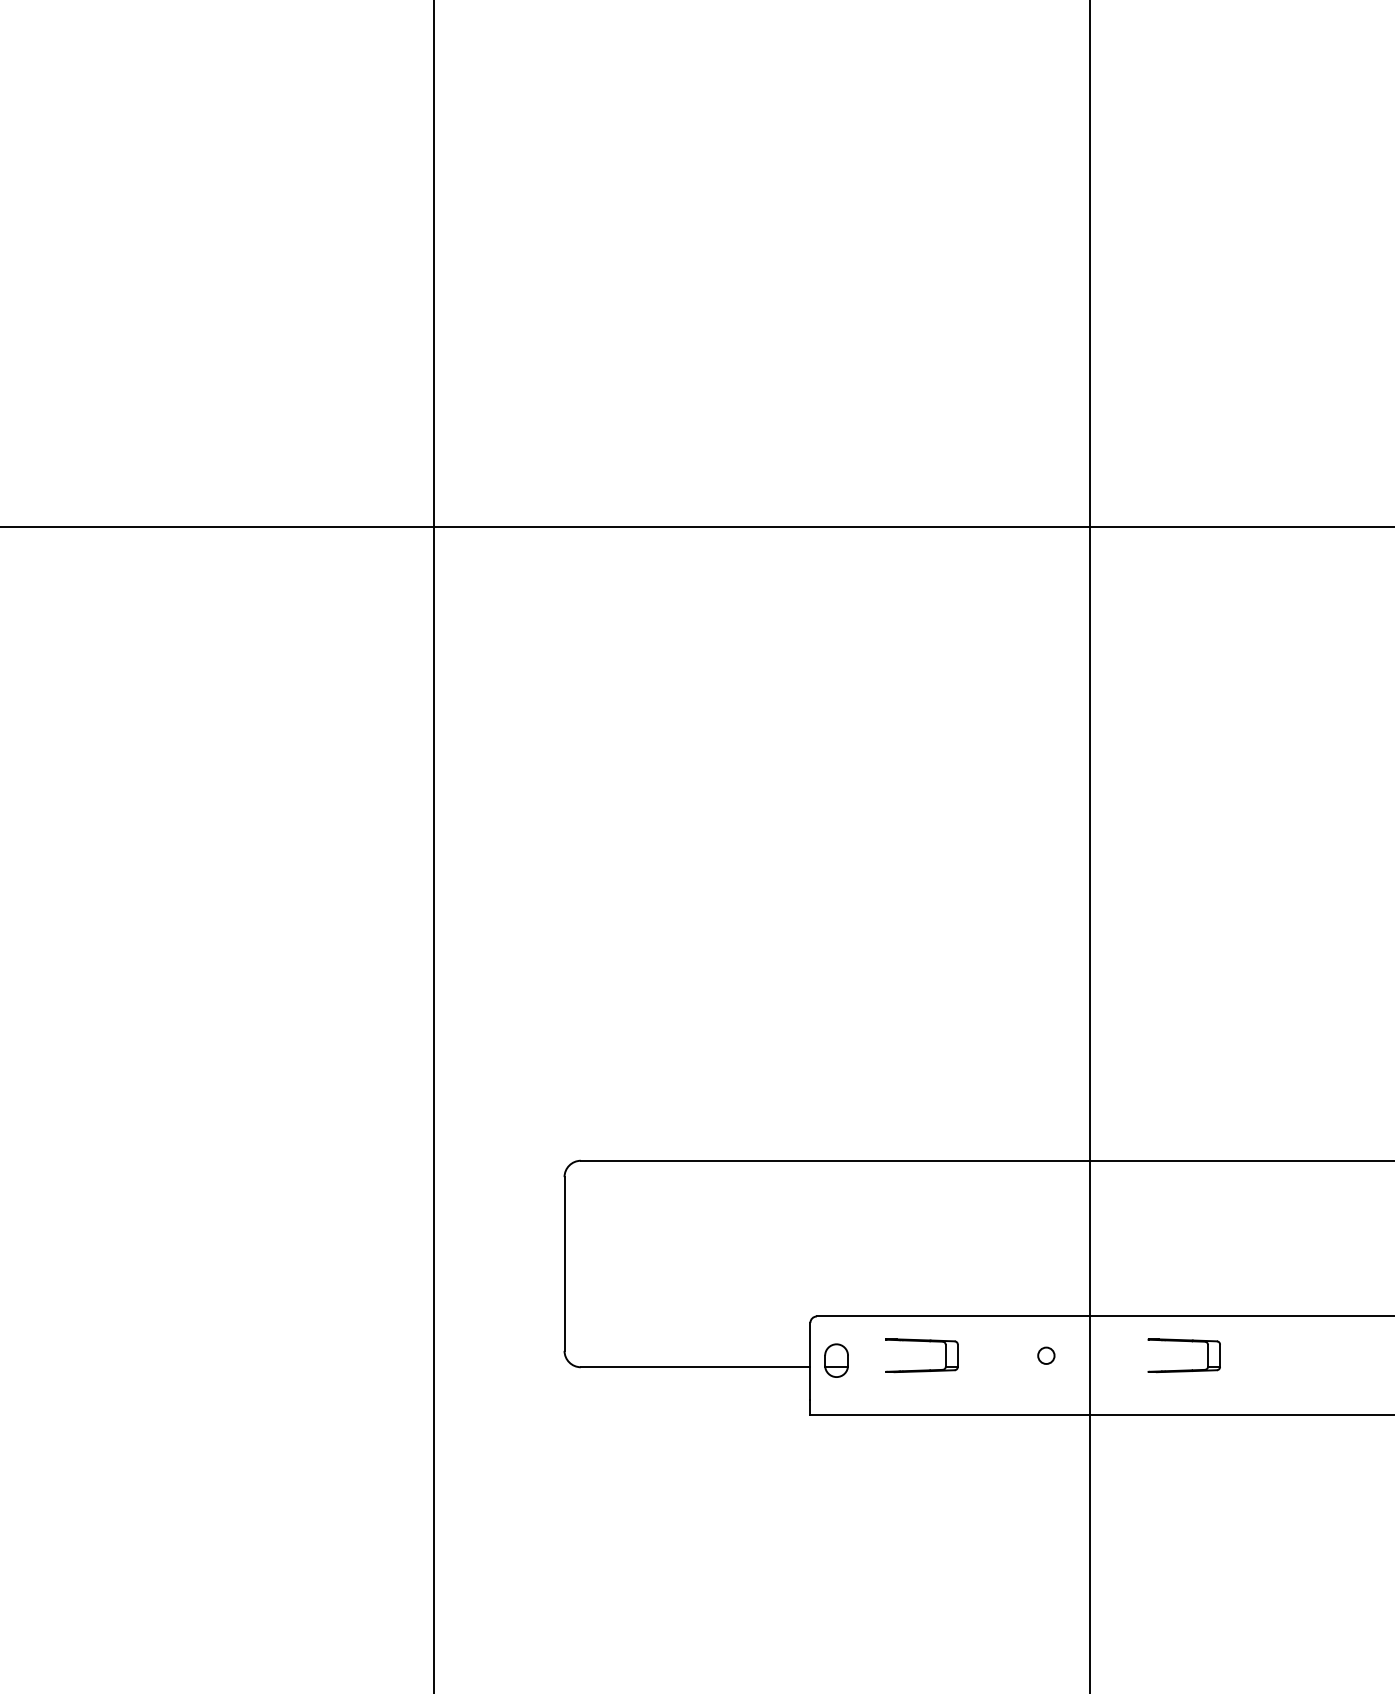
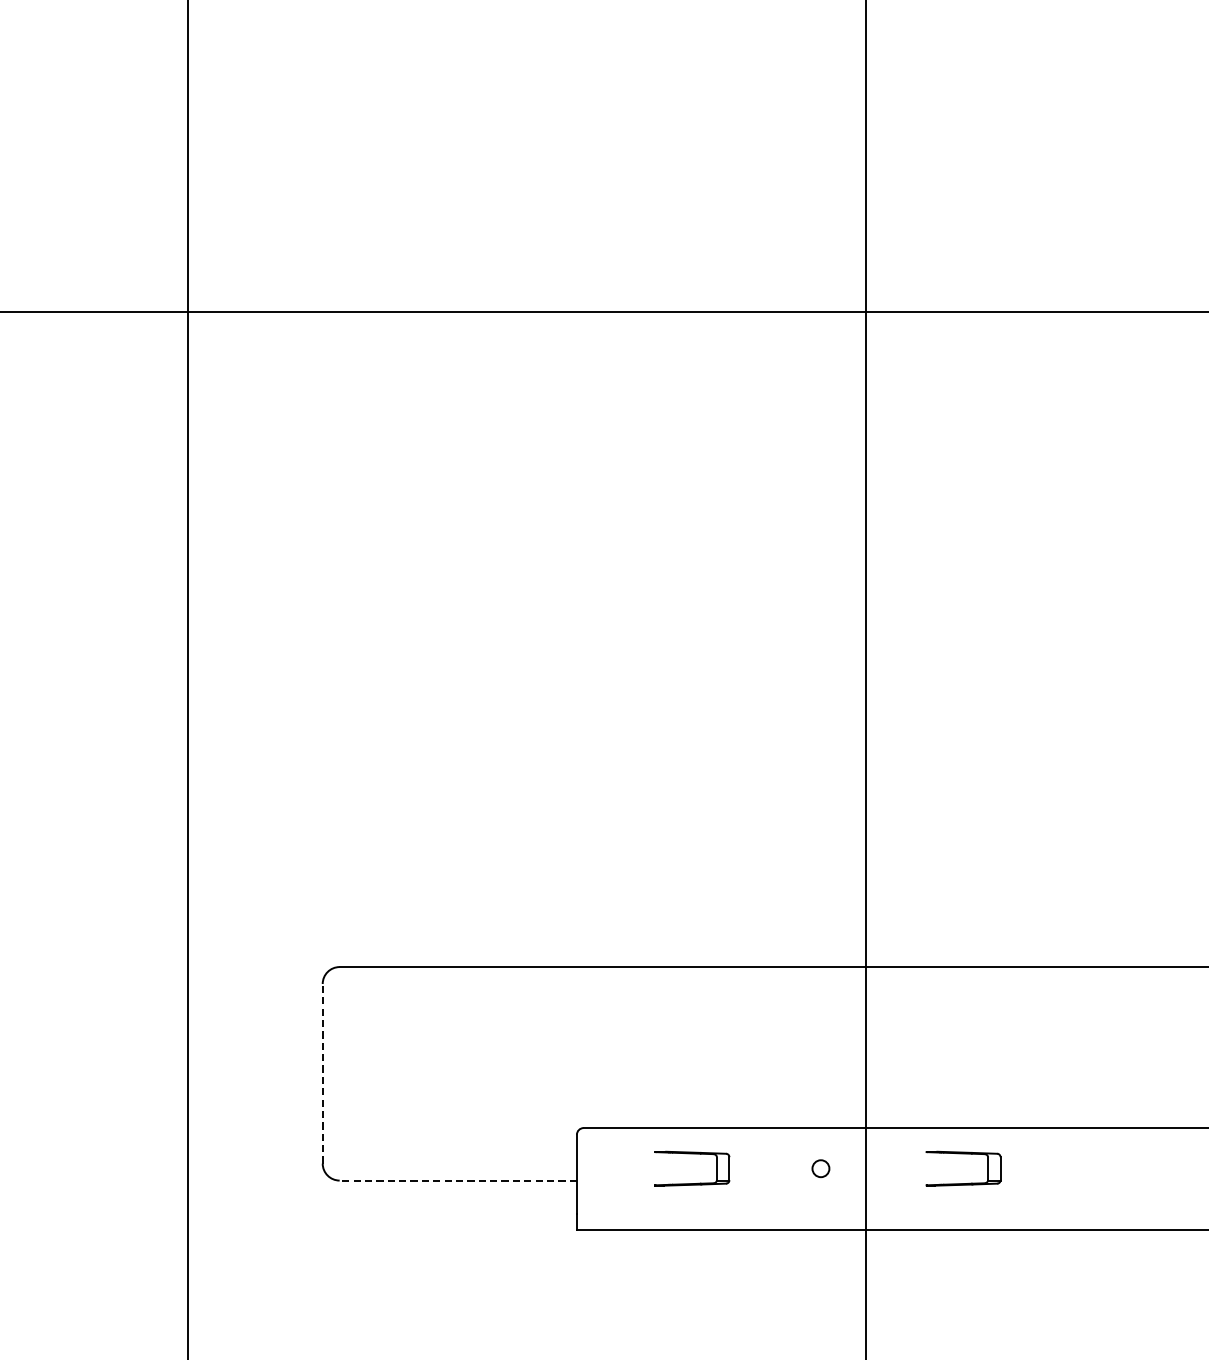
line: (564, 1264) -> (322, 1074), solid -> dashed
part: (836, 1360) -> (603, 1173), removed
line: (695, 1367) -> (458, 1180), solid -> dashed

